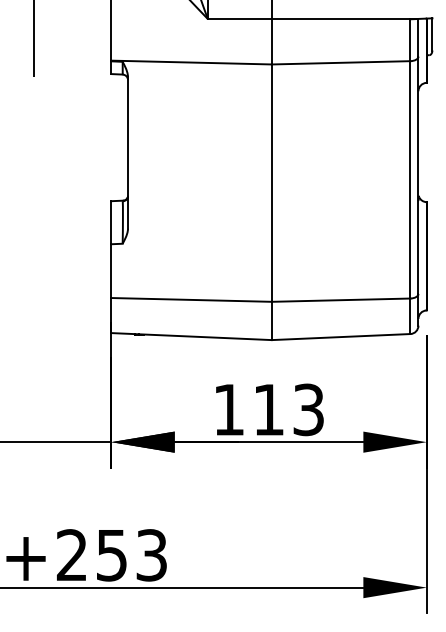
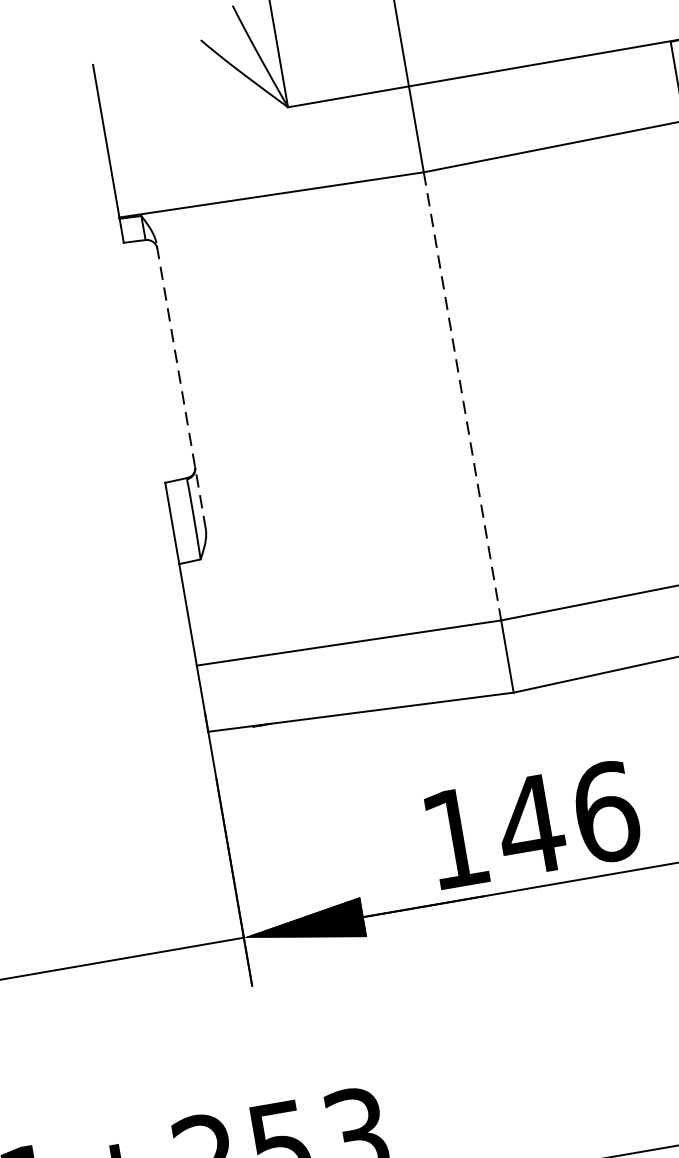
line: (128, 152) -> (181, 385), solid -> dashed
line: (271, 183) -> (461, 397), solid -> dashed
text: (288, 409) -> (567, 818), 113 -> 146

